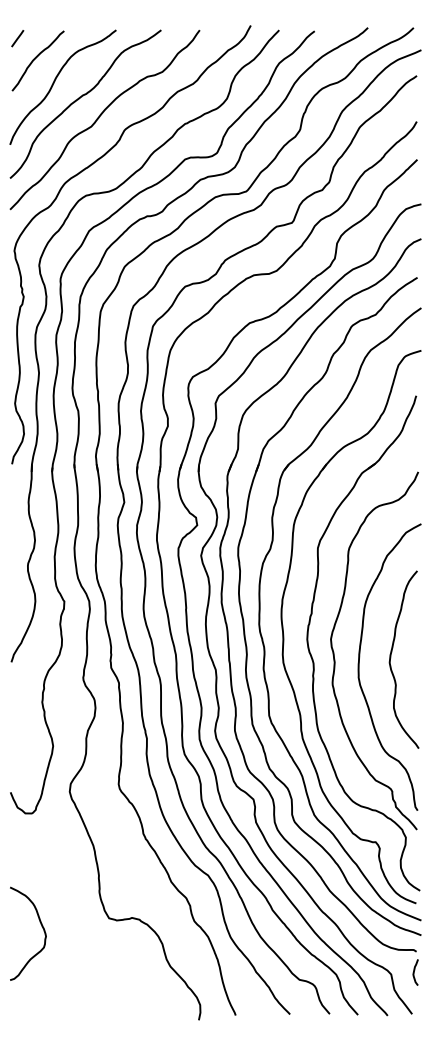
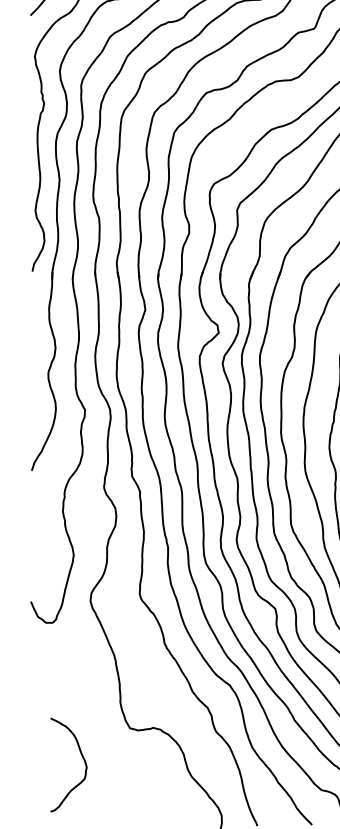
curve: (41, 926) -> (82, 757), moved

